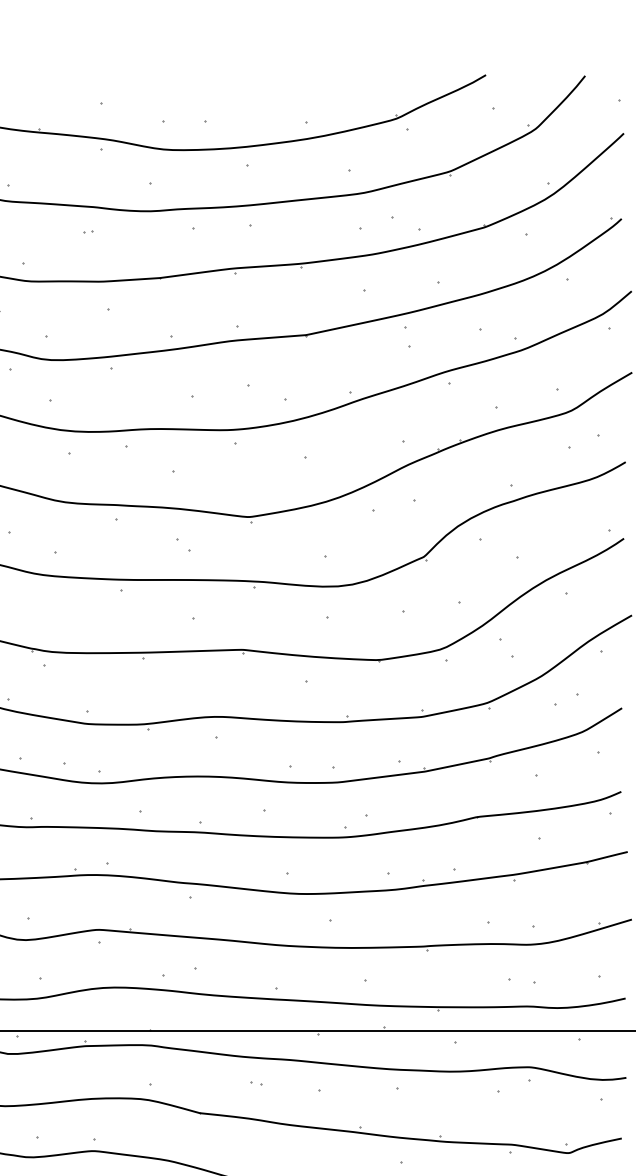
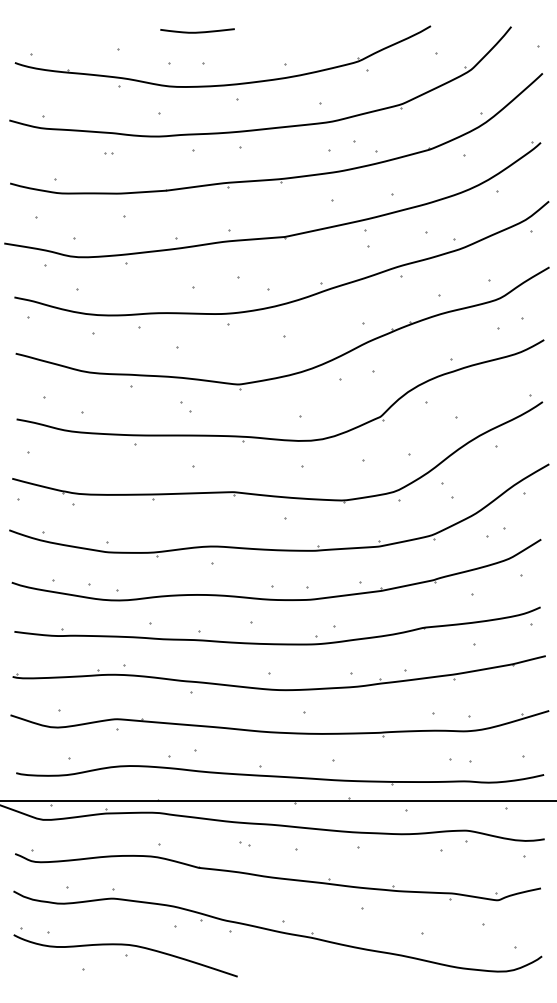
curve: (198, 81) -> (197, 31), added

